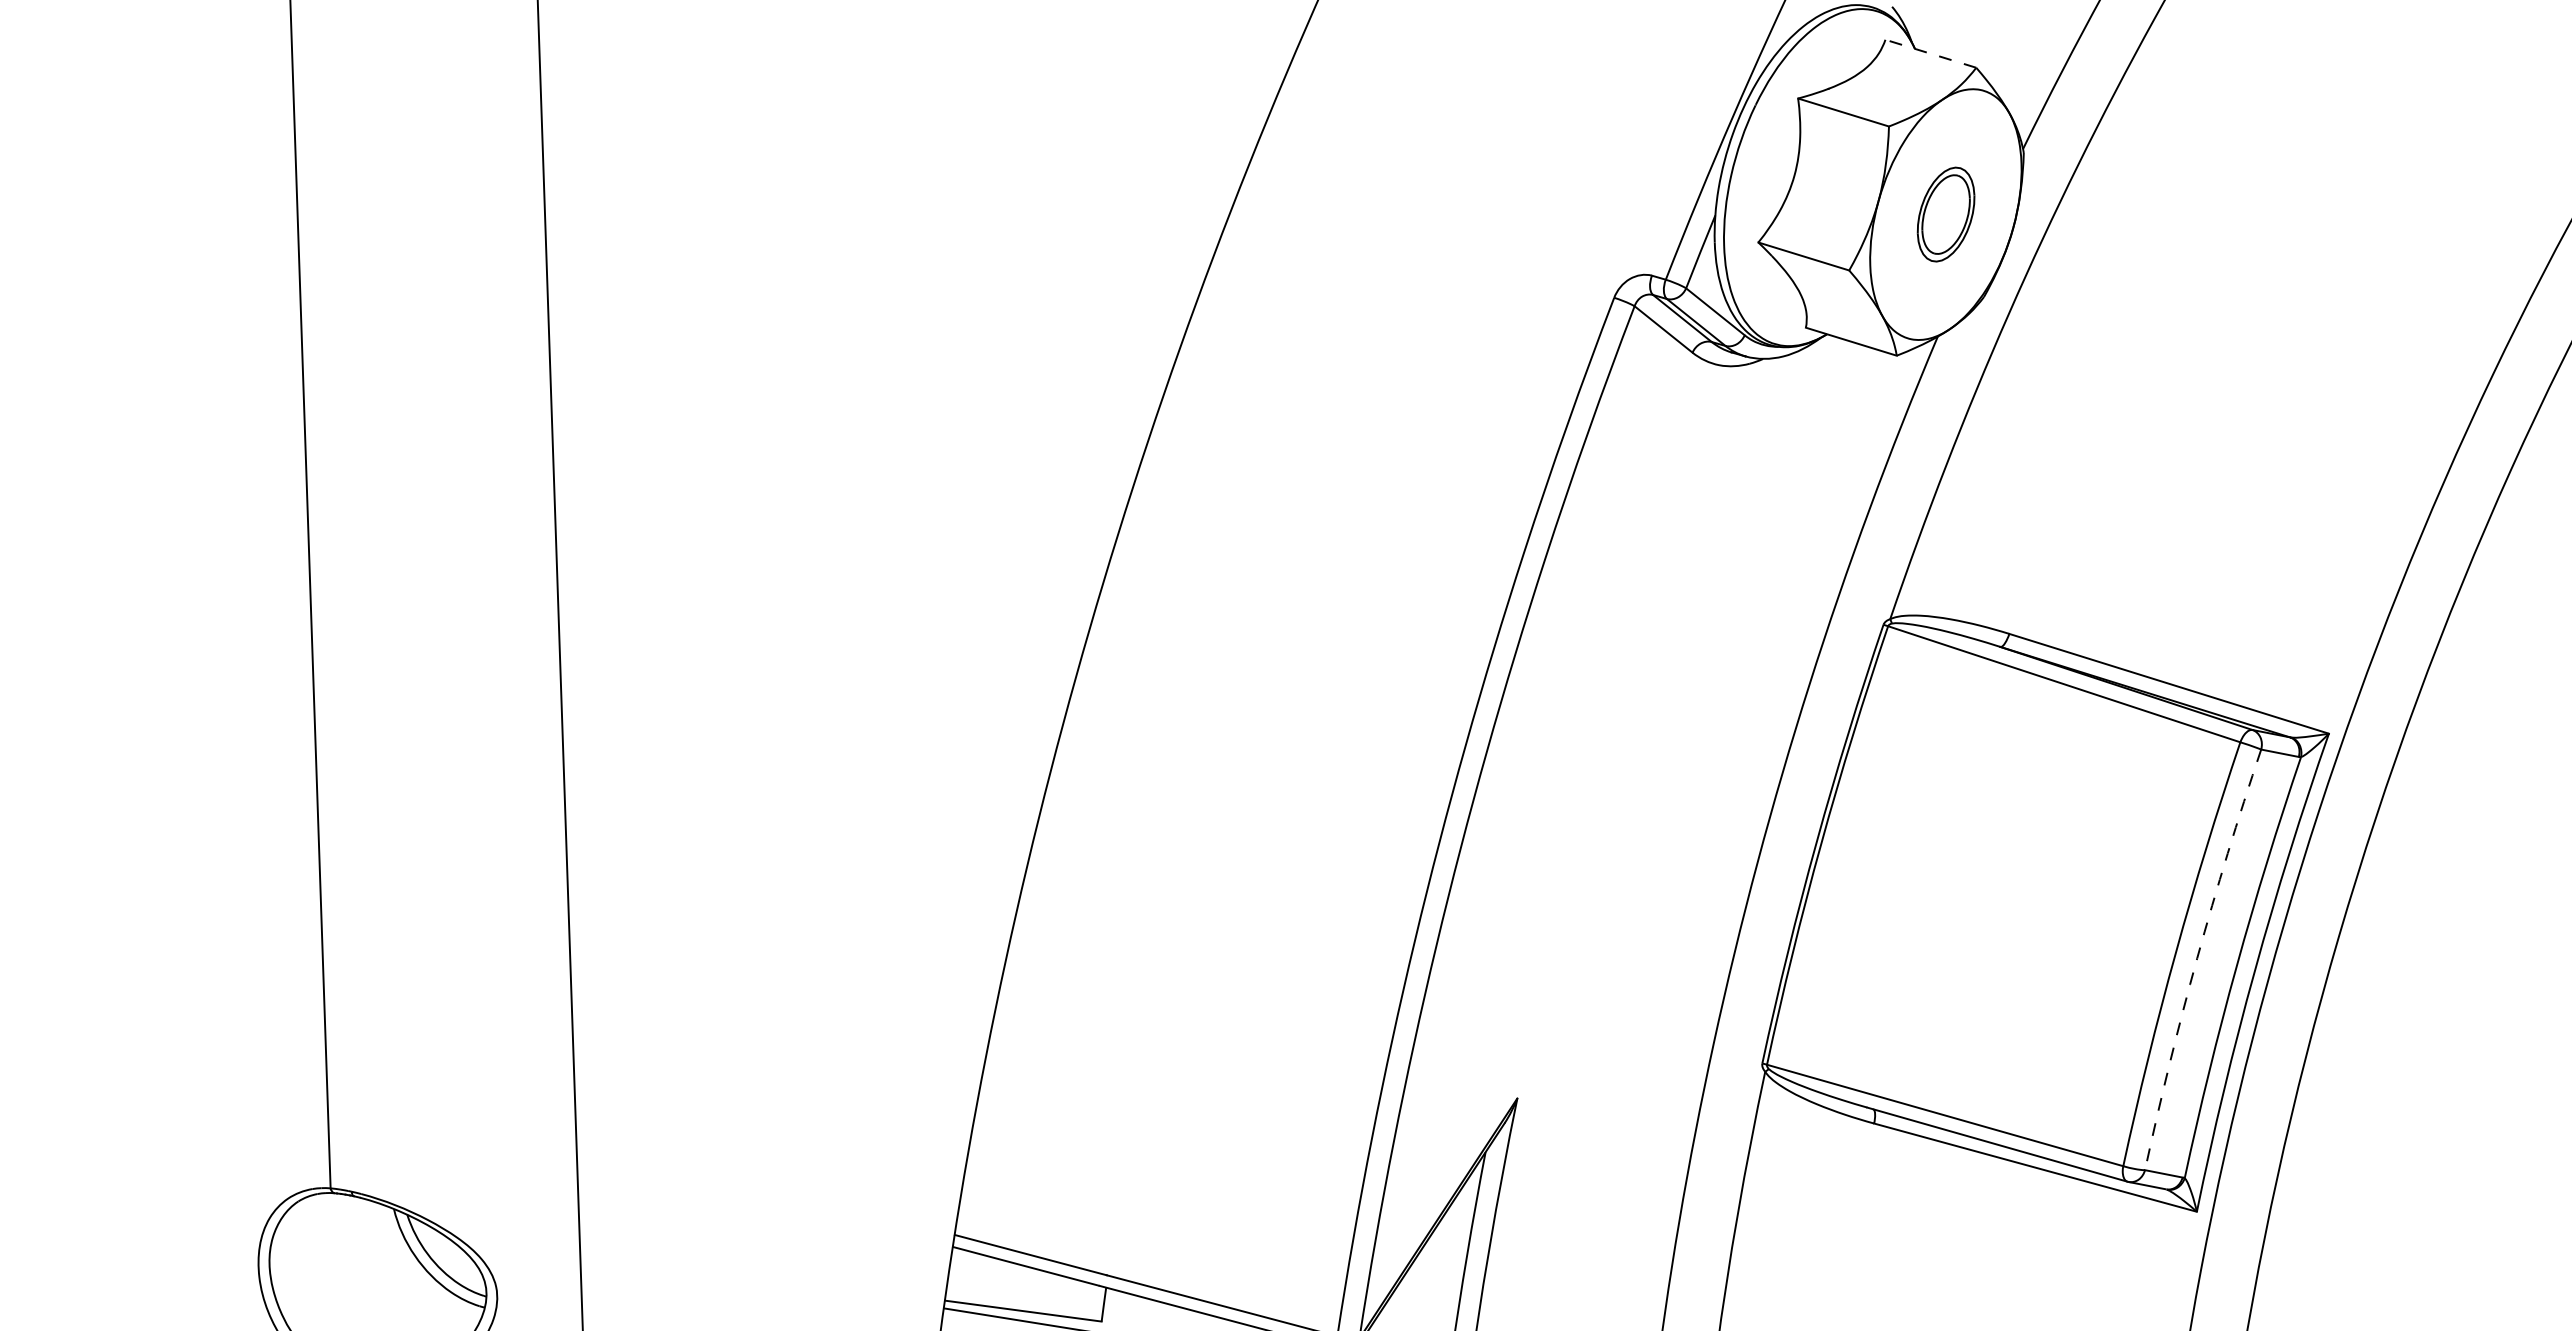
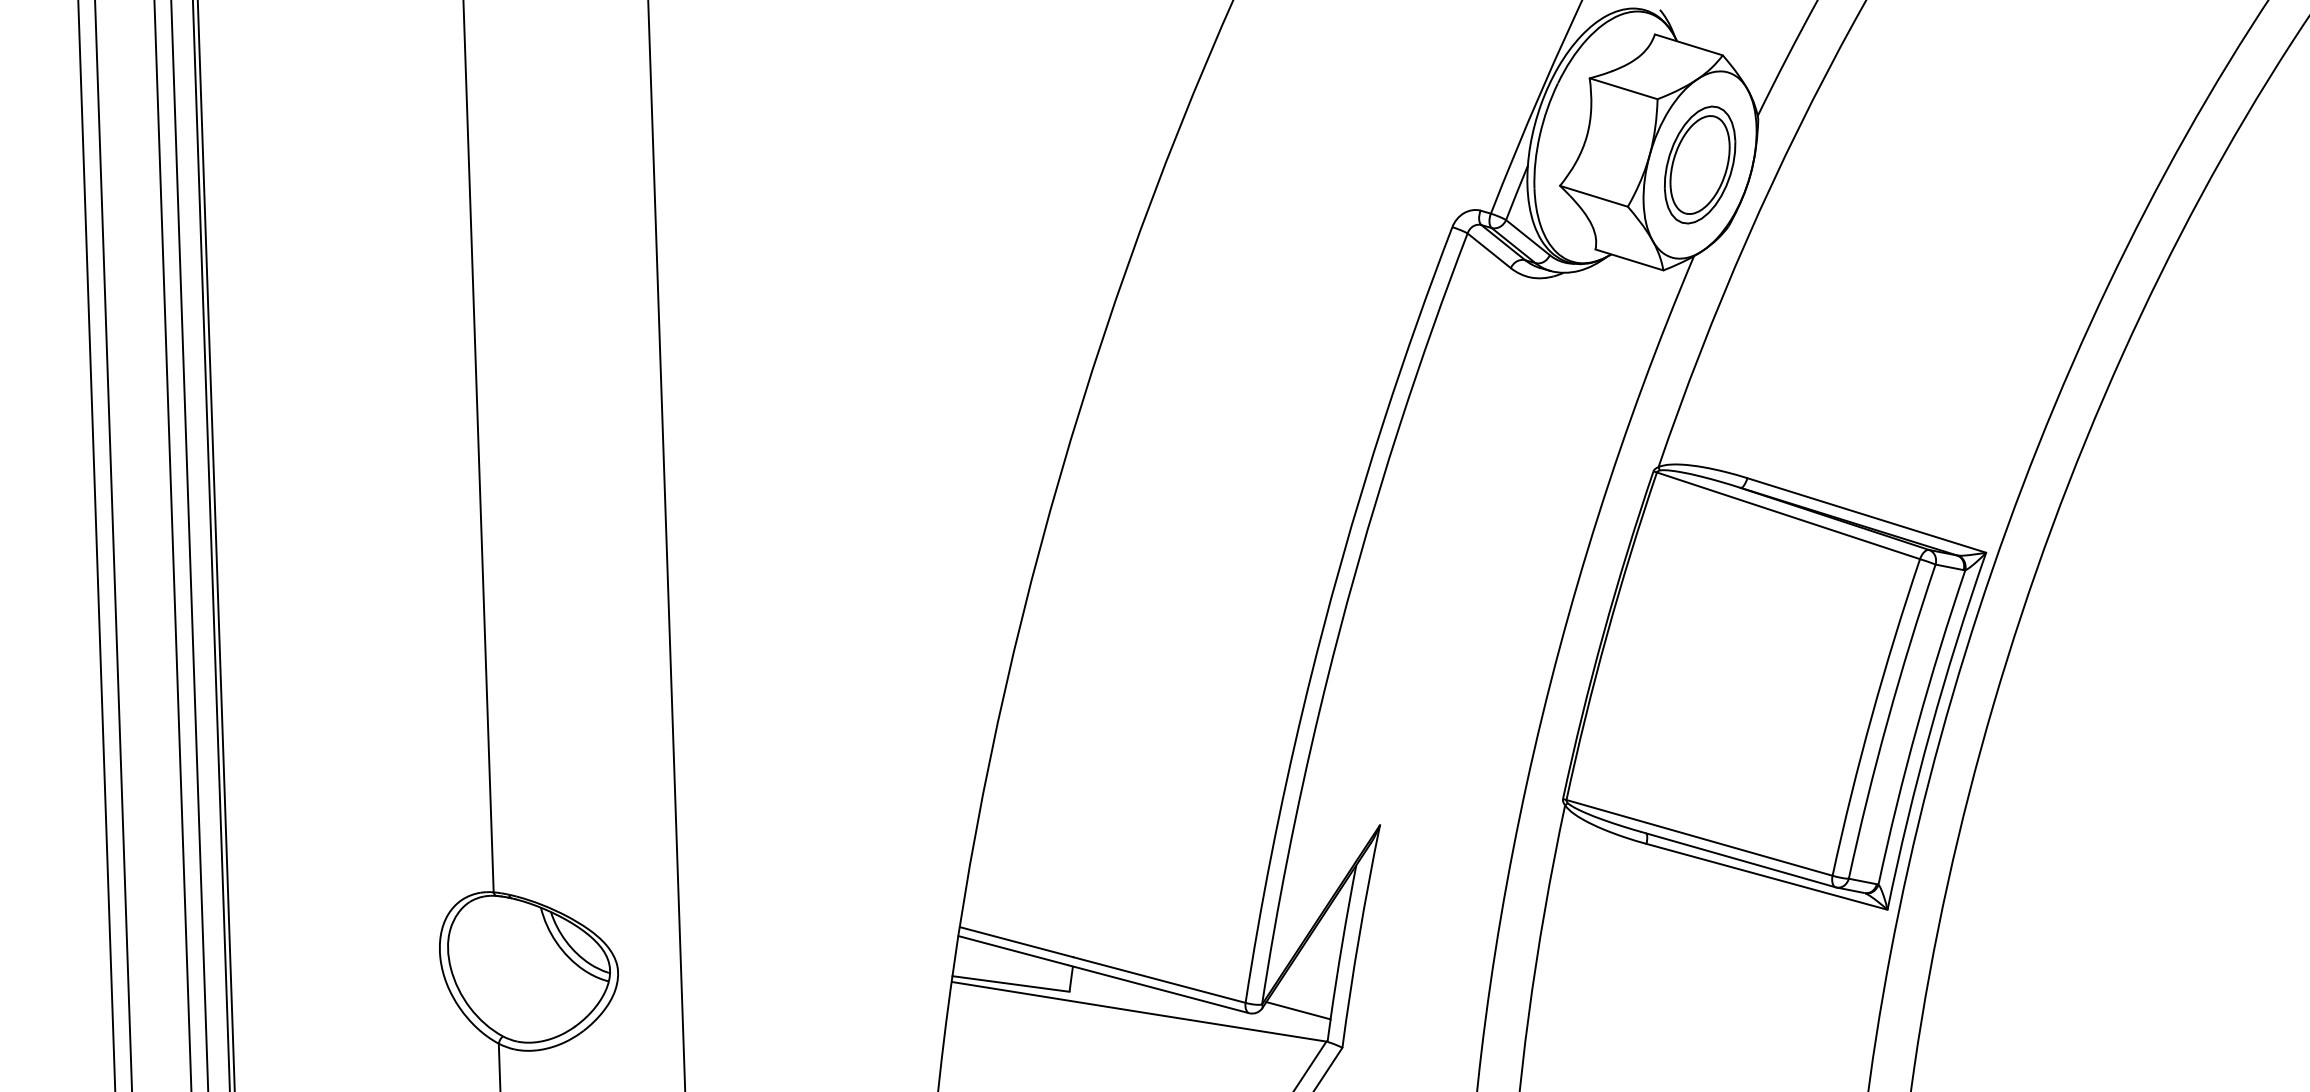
line: (1930, 53) -> (1688, 44), dashed -> solid
part: (1946, 213) -> (1700, 164), size x1.67
arc: (2196, 958) -> (1887, 720), dashed -> solid

